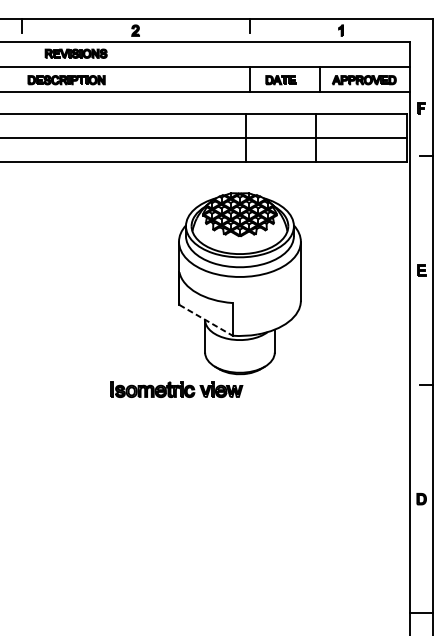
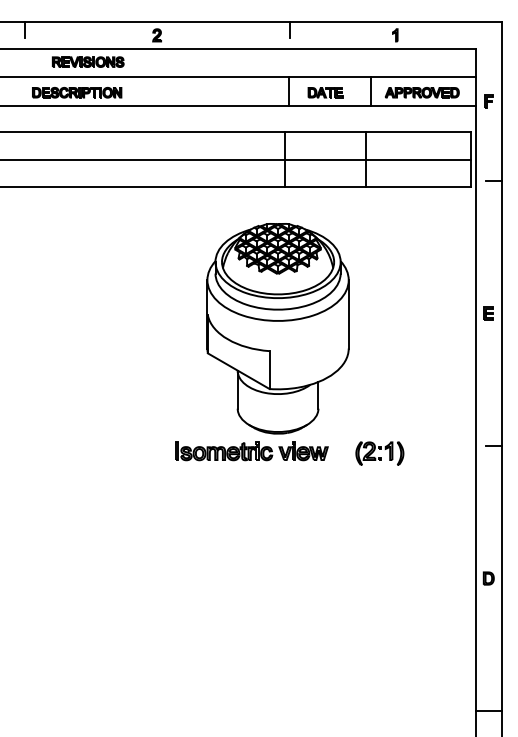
part: (421, 108) -> (488, 101), moved
line: (205, 320) -> (238, 371), dashed -> solid
part: (176, 389) -> (251, 451), moved
part: (327, 391) -> (379, 453), added

